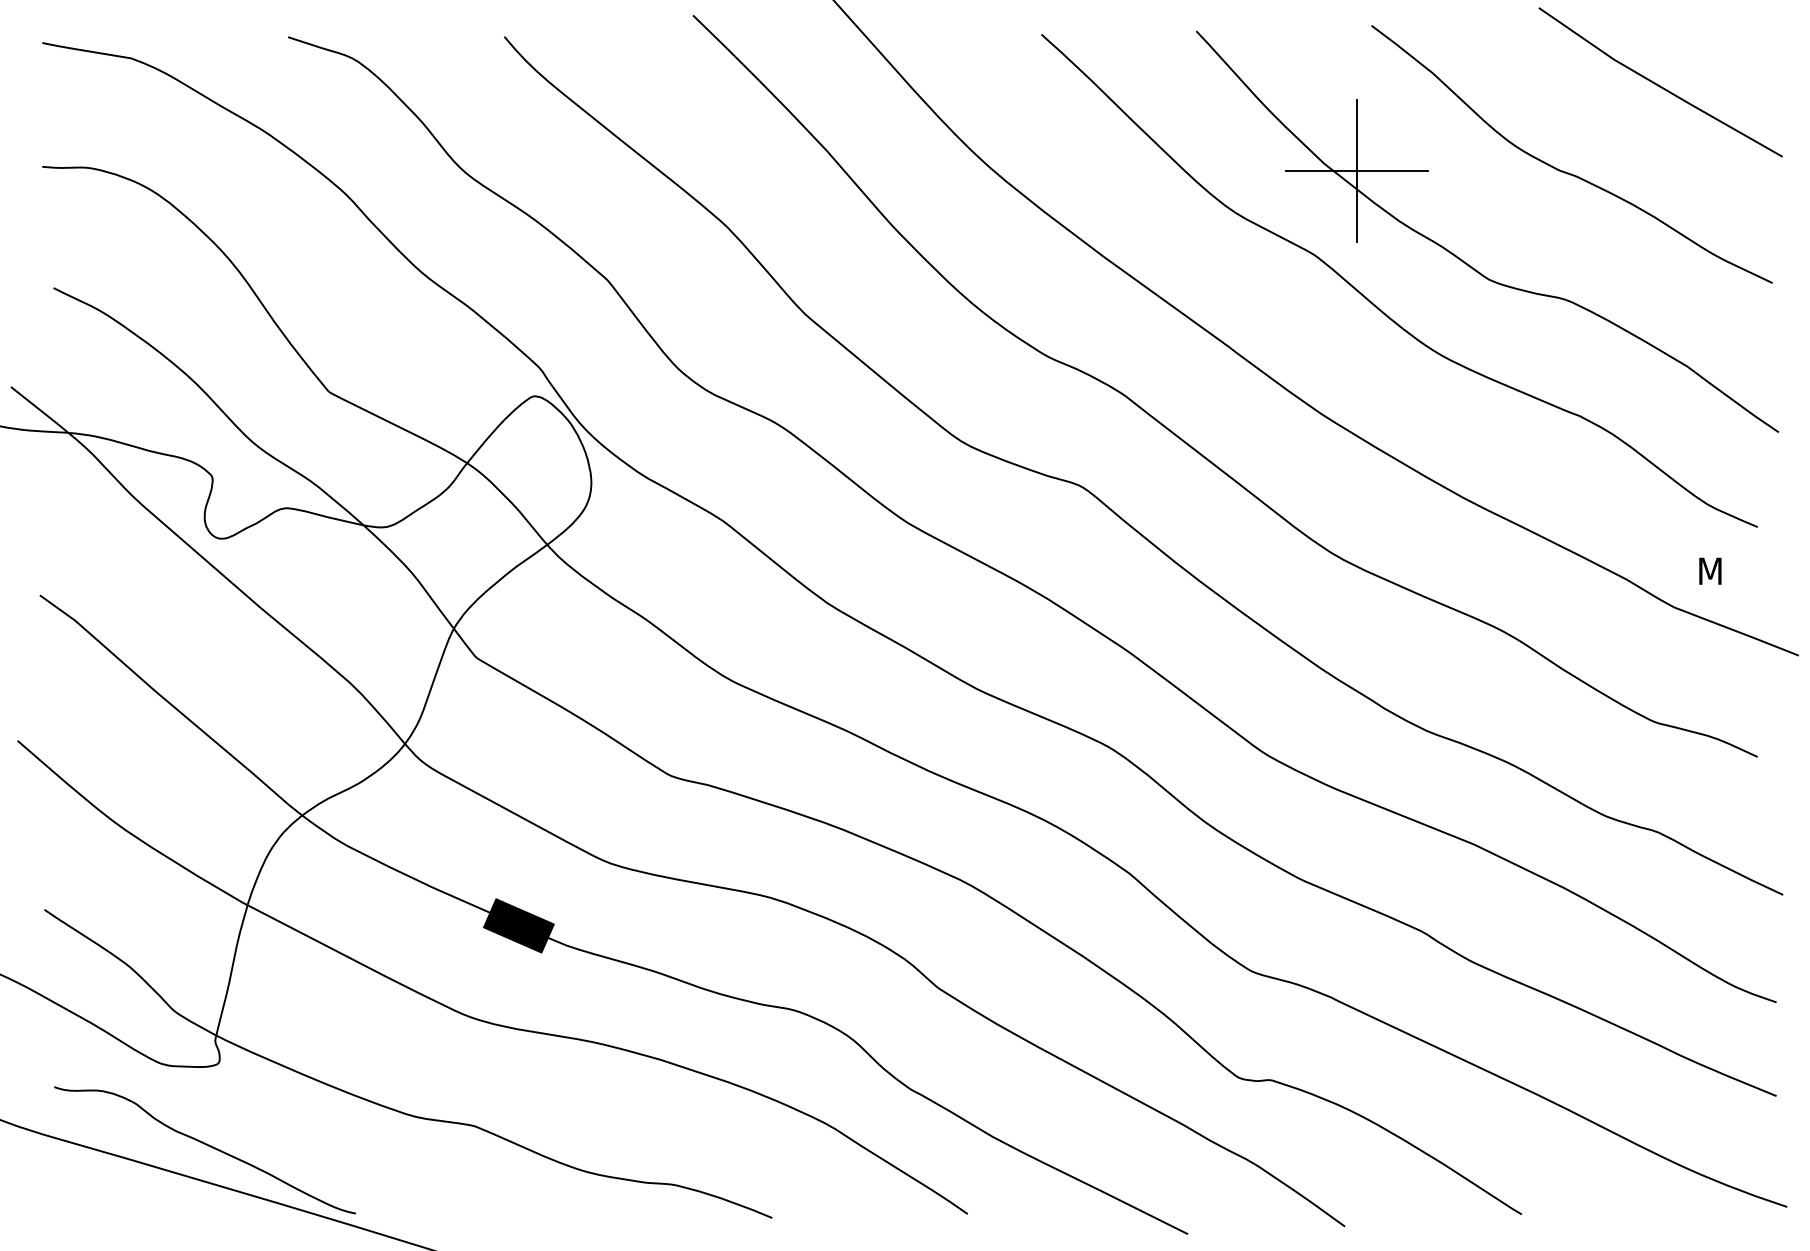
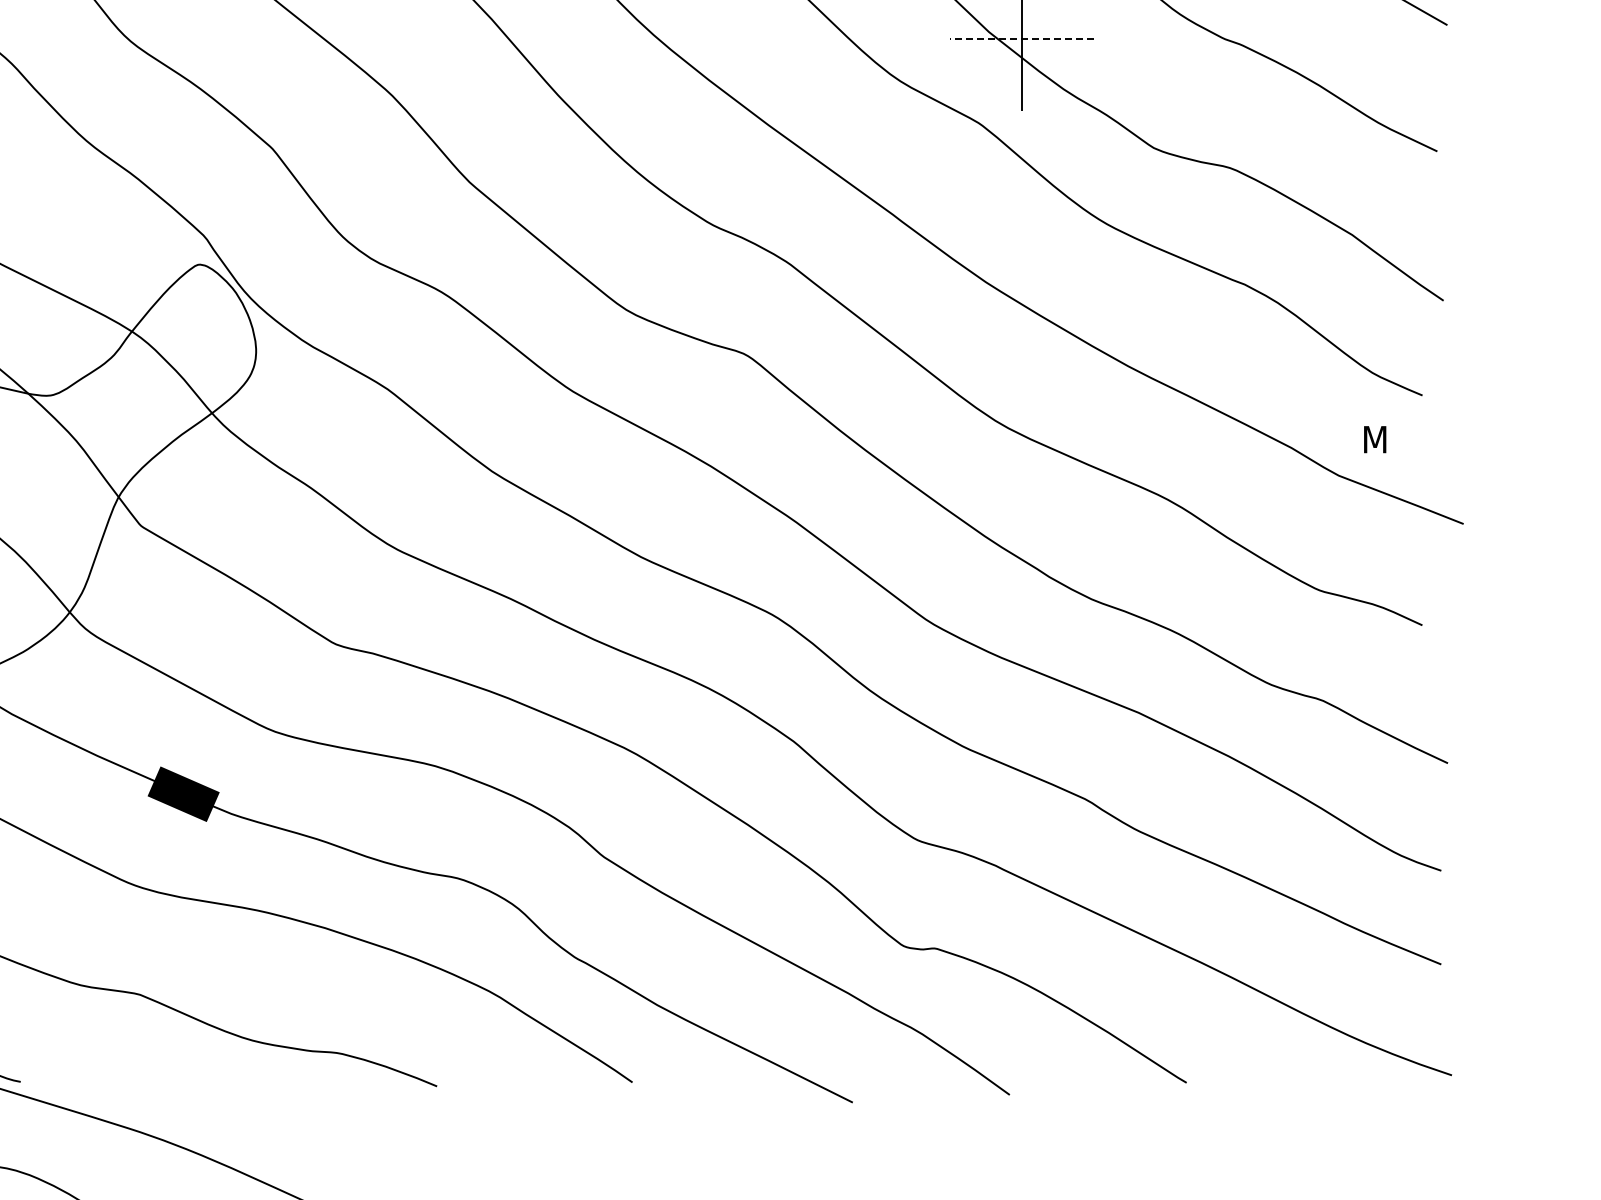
line: (1356, 170) -> (1021, 38), solid -> dashed

